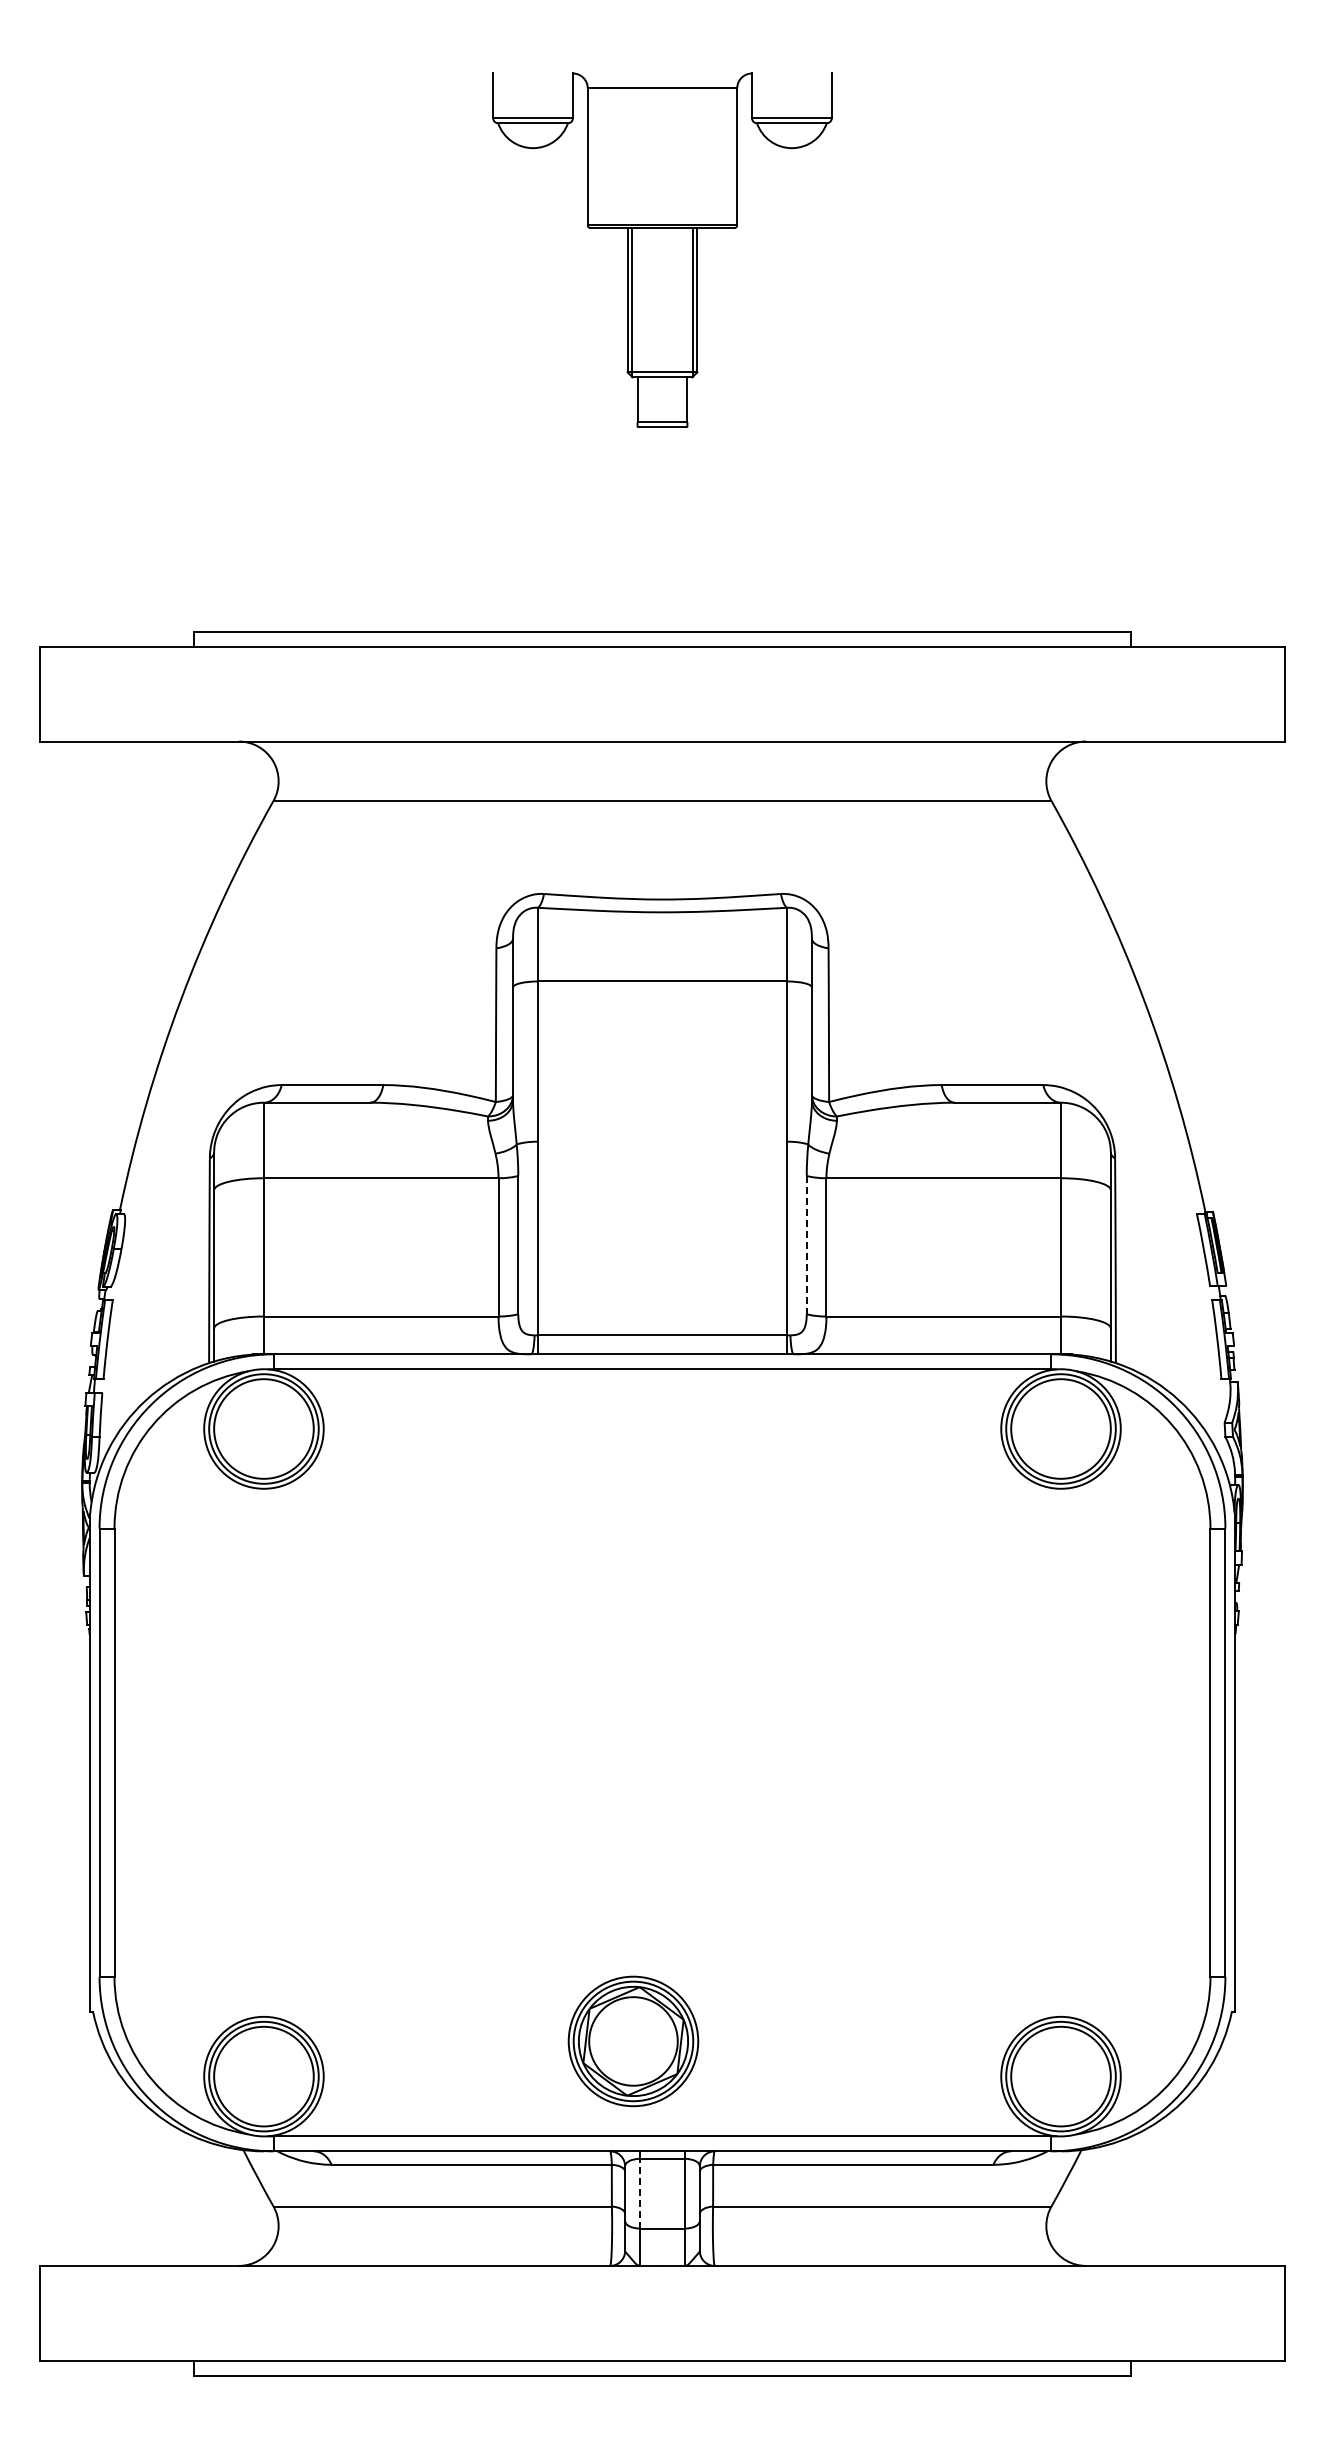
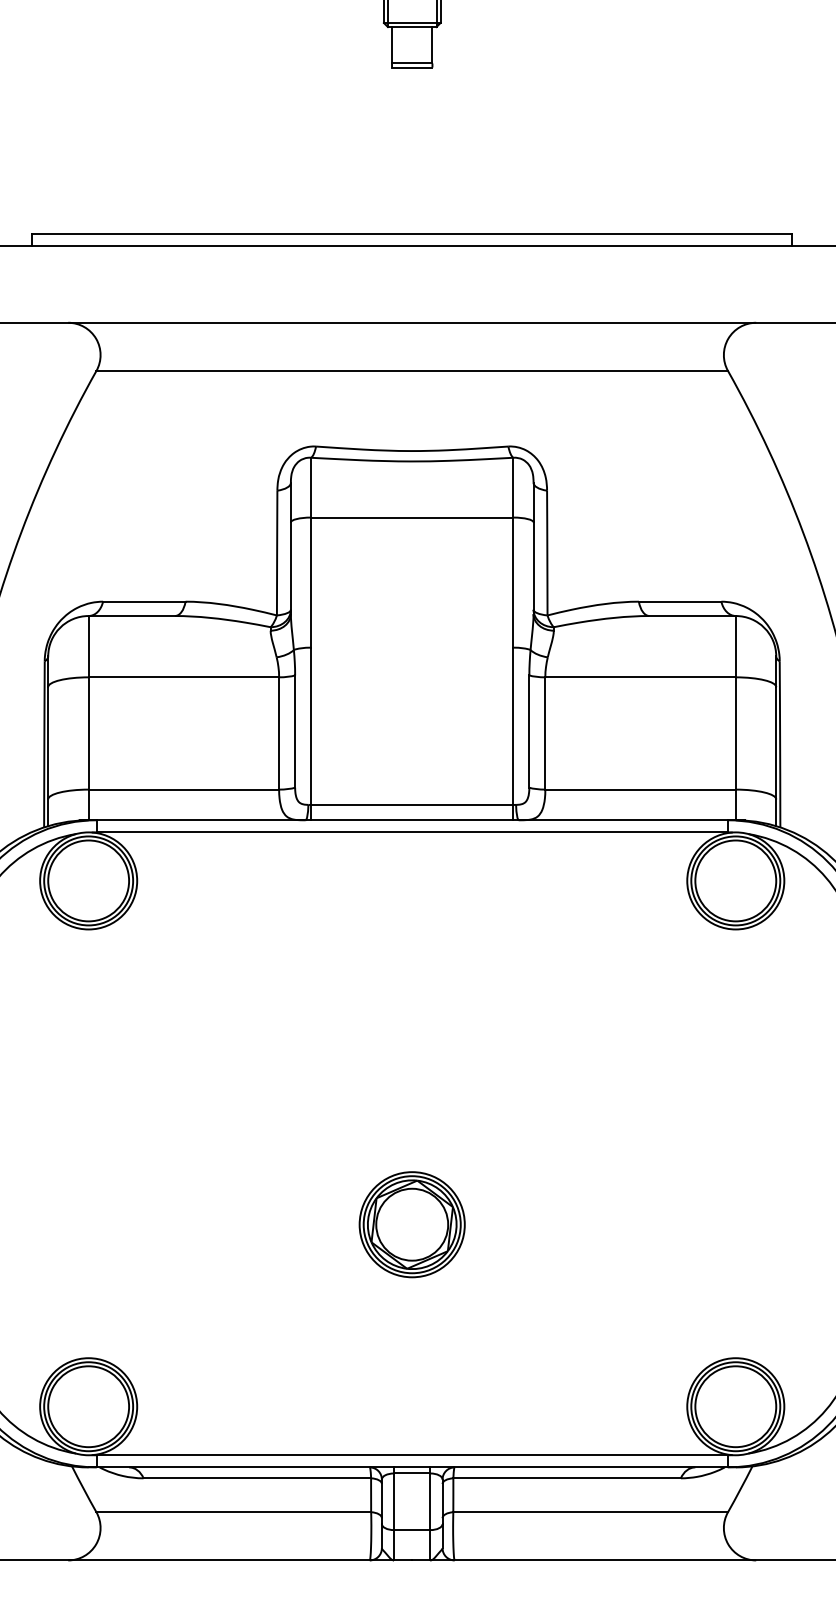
line: (806, 1245) -> (529, 731), dashed -> solid
part: (633, 2041) -> (412, 1224), moved
line: (640, 2193) -> (394, 1501), dashed -> solid

